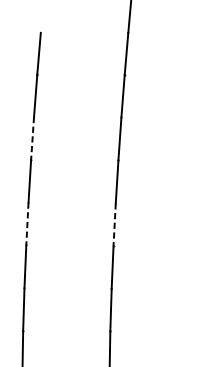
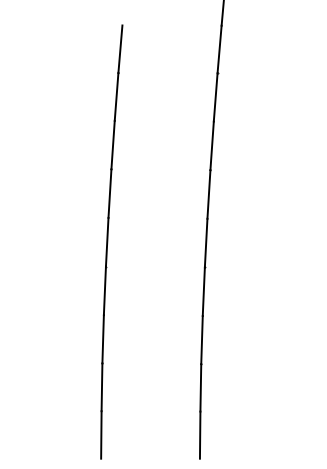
line: (32, 138) -> (113, 145), dashed -> solid
line: (27, 224) -> (107, 242), dashed -> solid
line: (114, 225) -> (206, 243), dashed -> solid

